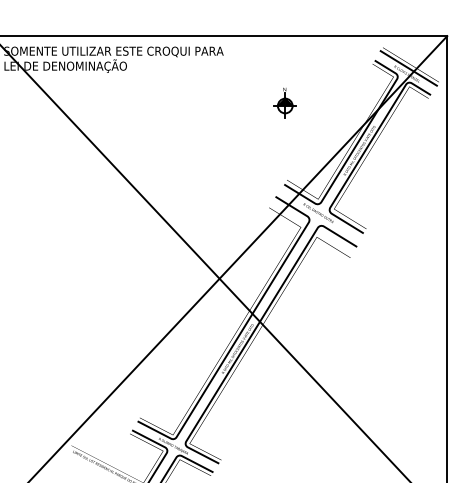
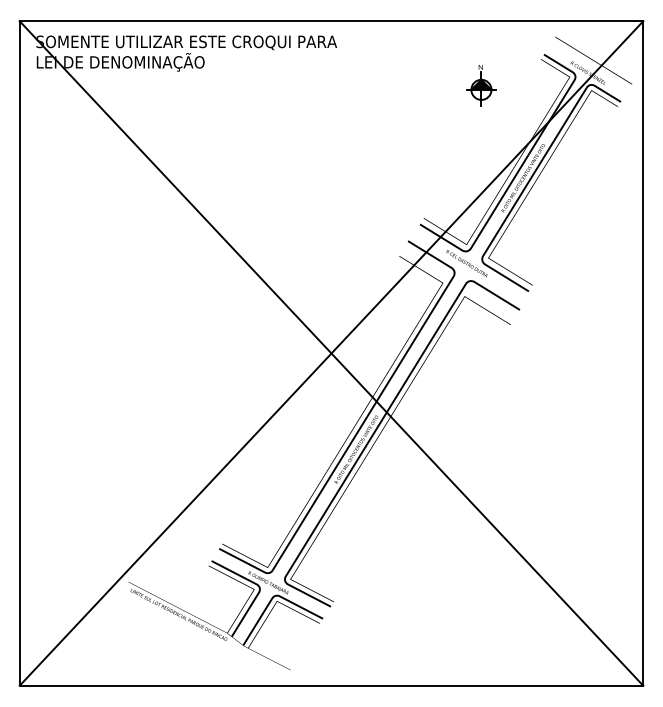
line: (408, 68) -> (590, 65), removed
part: (285, 102) -> (481, 85), moved

